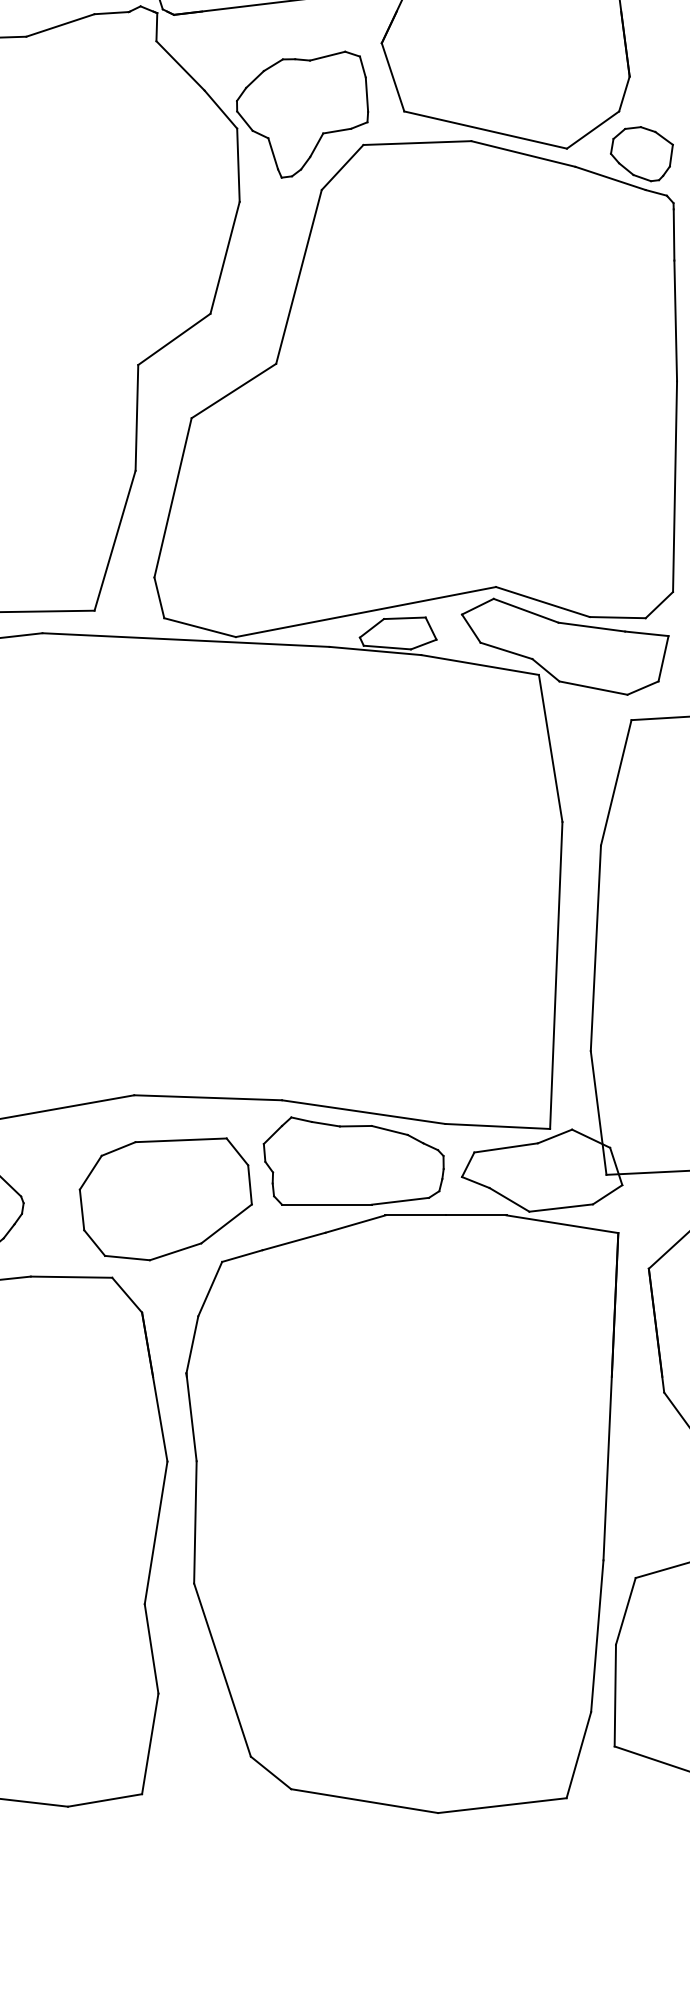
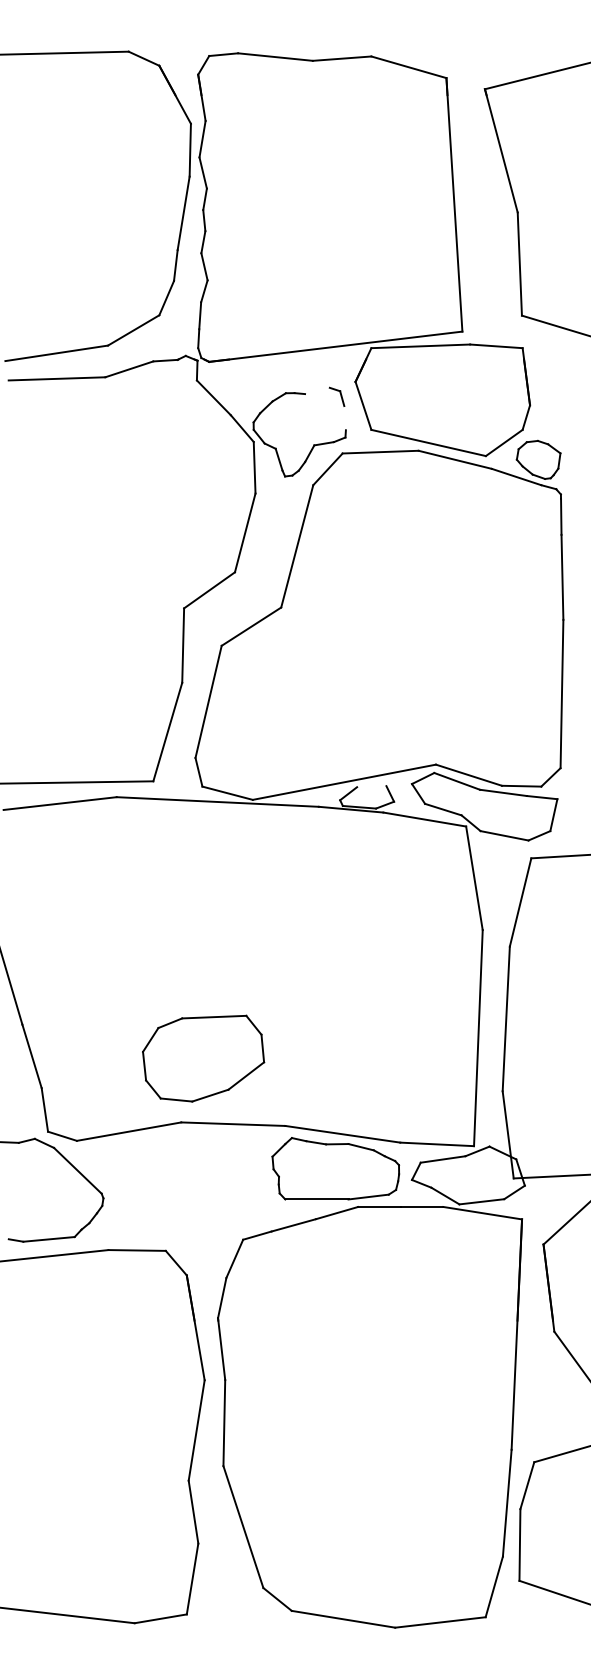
line: (327, 55) -> (317, 390), removed
line: (366, 95) -> (344, 418), removed
line: (404, 618) -> (371, 786), removed
part: (165, 1199) -> (203, 1058), moved

